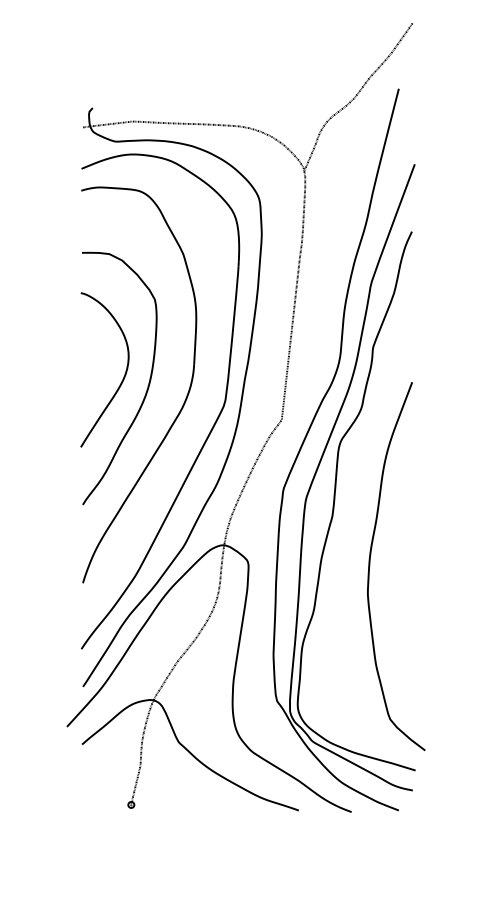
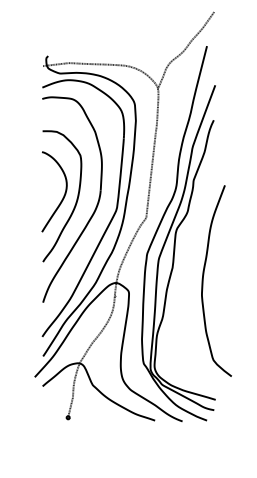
curve: (370, 565) -> (203, 280), moved

